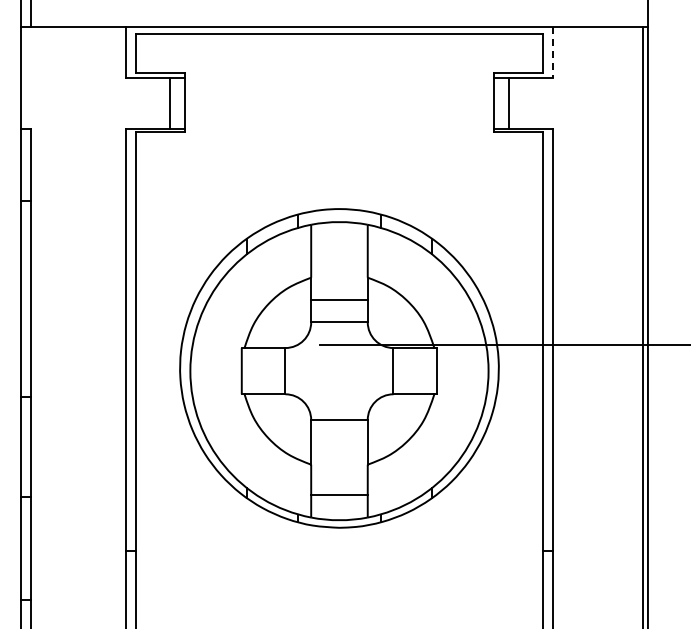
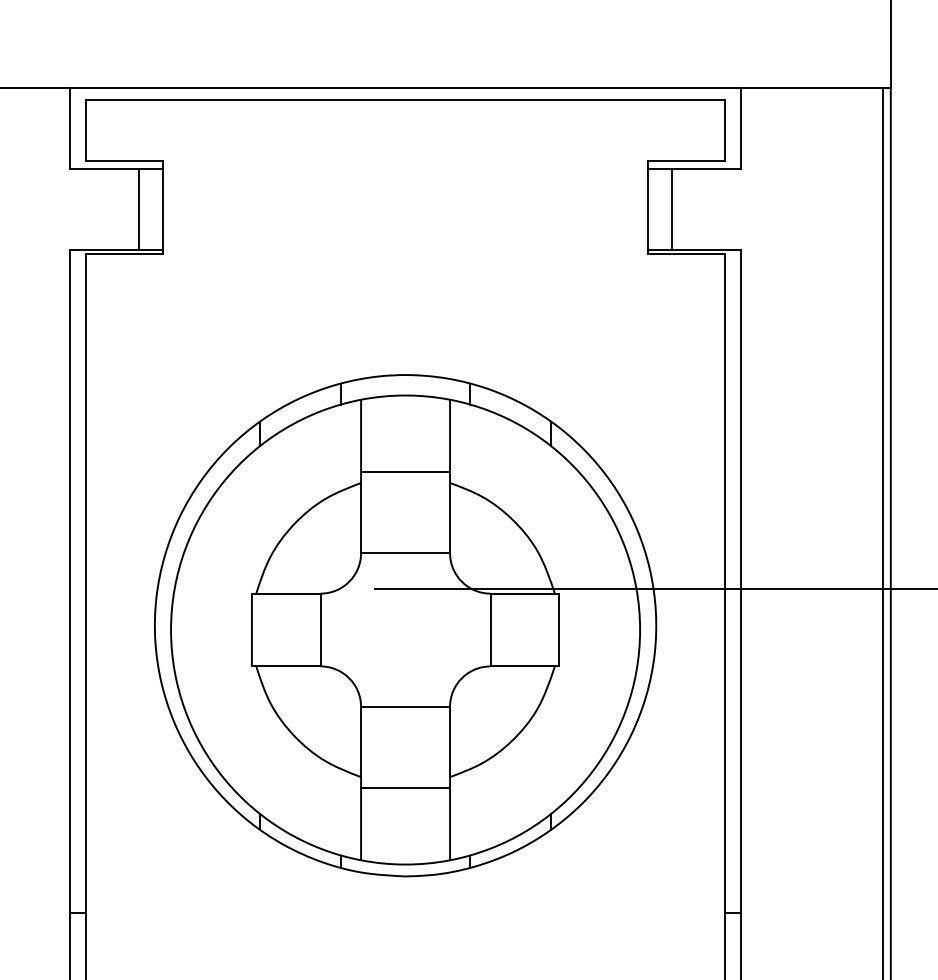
line: (552, 52) -> (740, 128), dashed -> solid
line: (339, 299) -> (405, 471), moved
line: (339, 495) -> (405, 787), moved

